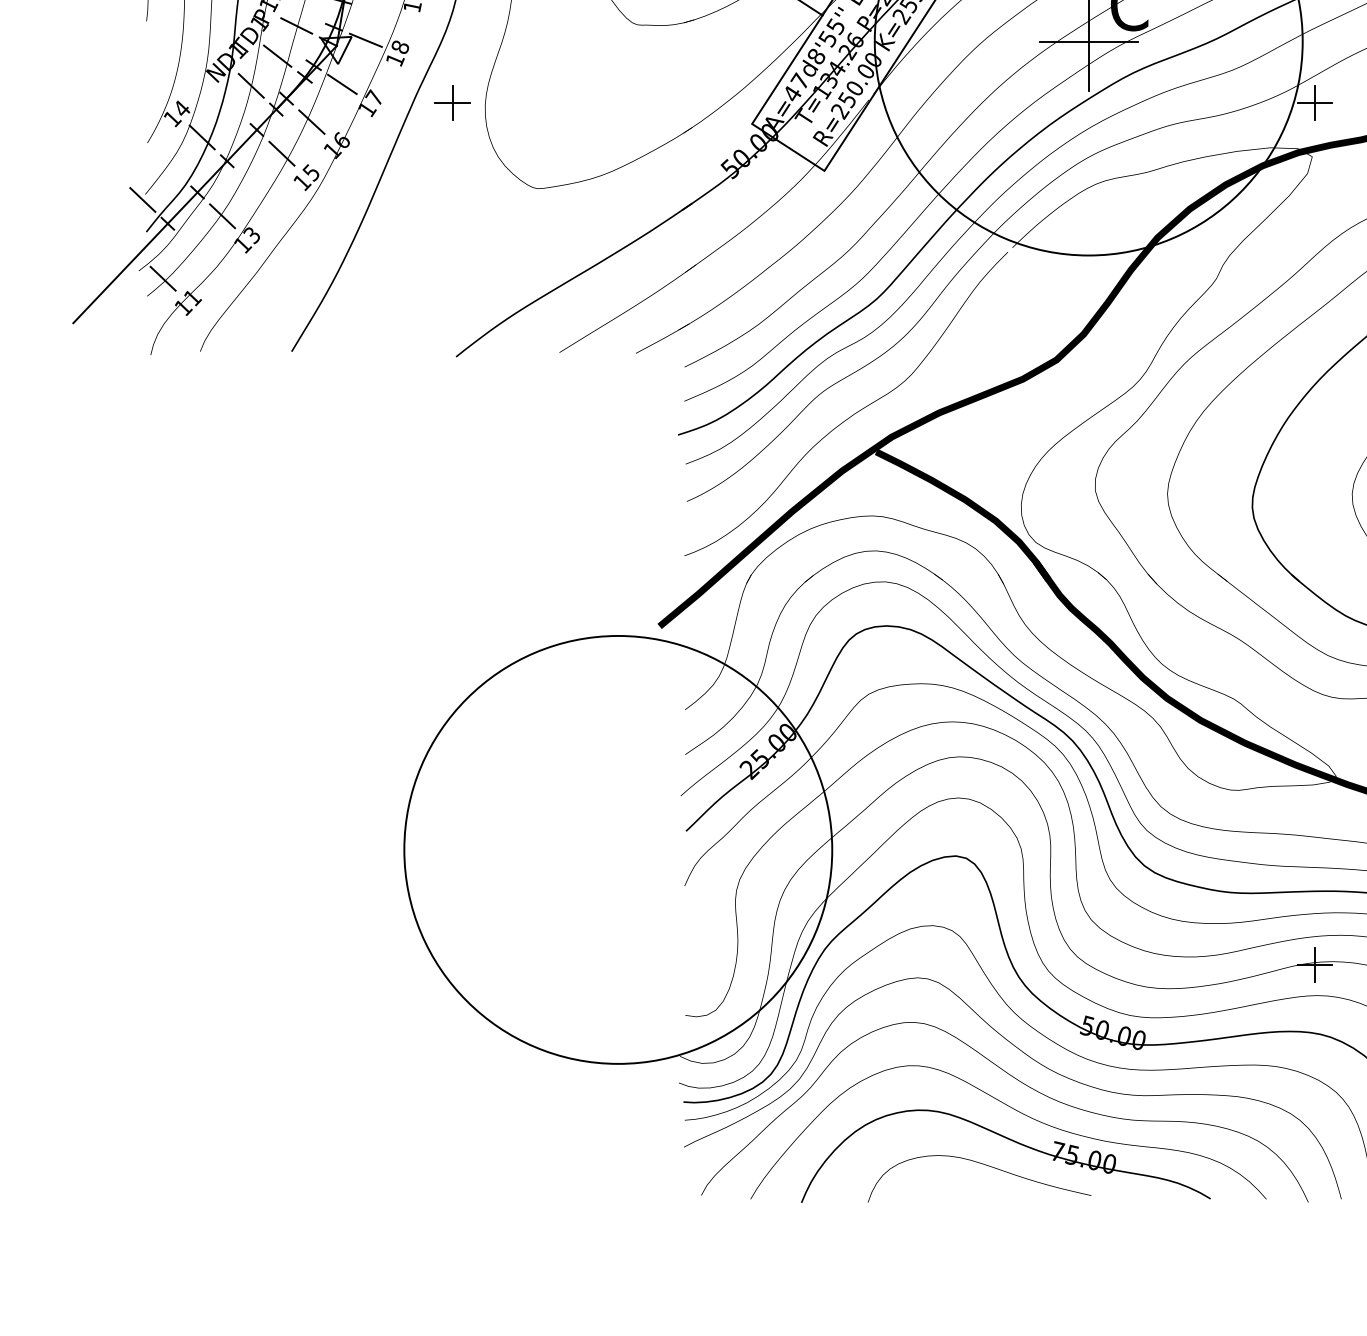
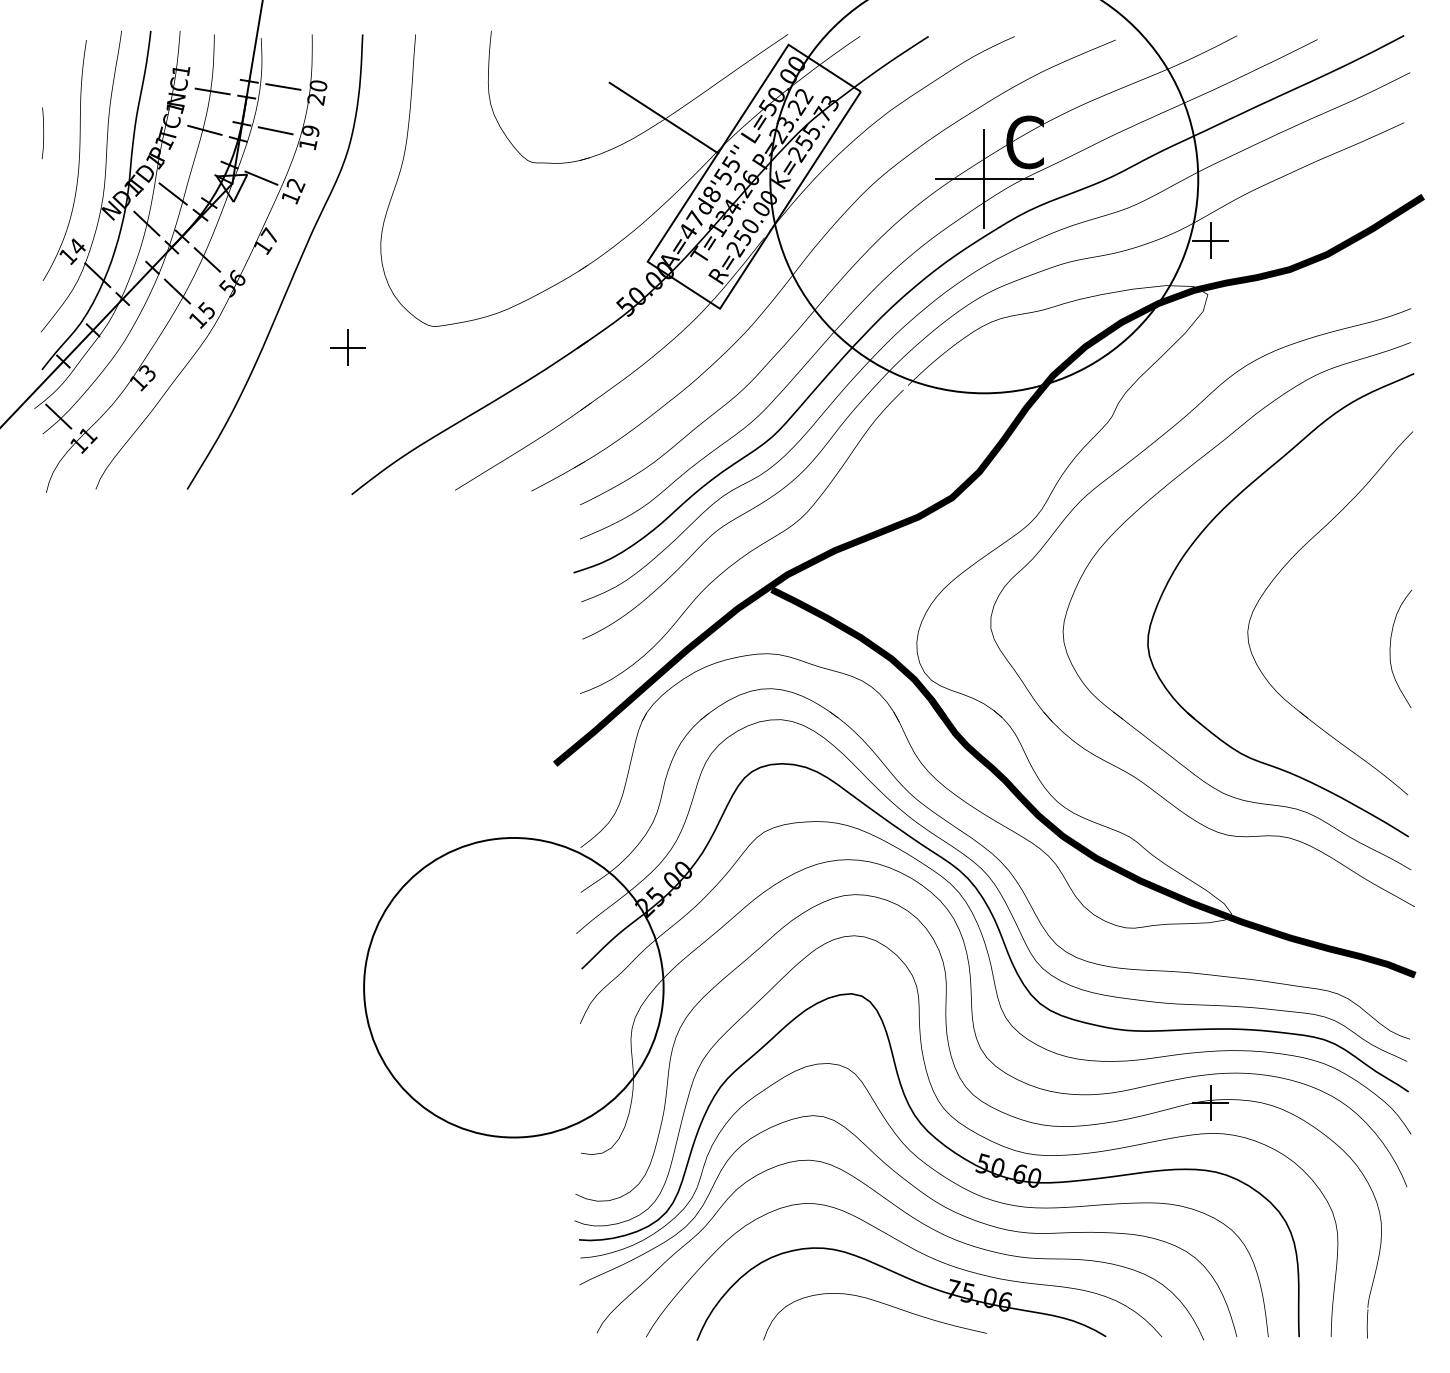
line: (295, 25) -> (191, 163), removed
text: (399, 47) -> (295, 185), 18 -> 12
line: (341, 83) -> (237, 221), removed
part: (451, 102) -> (347, 347), moved
text: (332, 150) -> (228, 288), 16 -> 56
line: (141, 199) -> (37, 337), removed
line: (221, 215) -> (117, 353), removed
circle: (617, 849) -> (513, 987), size x0.7
text: (1124, 1035) -> (1020, 1173), 50.00 -> 50.60
text: (1108, 1163) -> (1004, 1301), 75.00 -> 75.06

